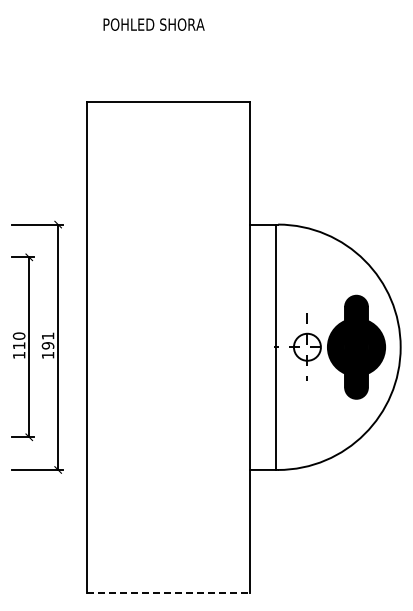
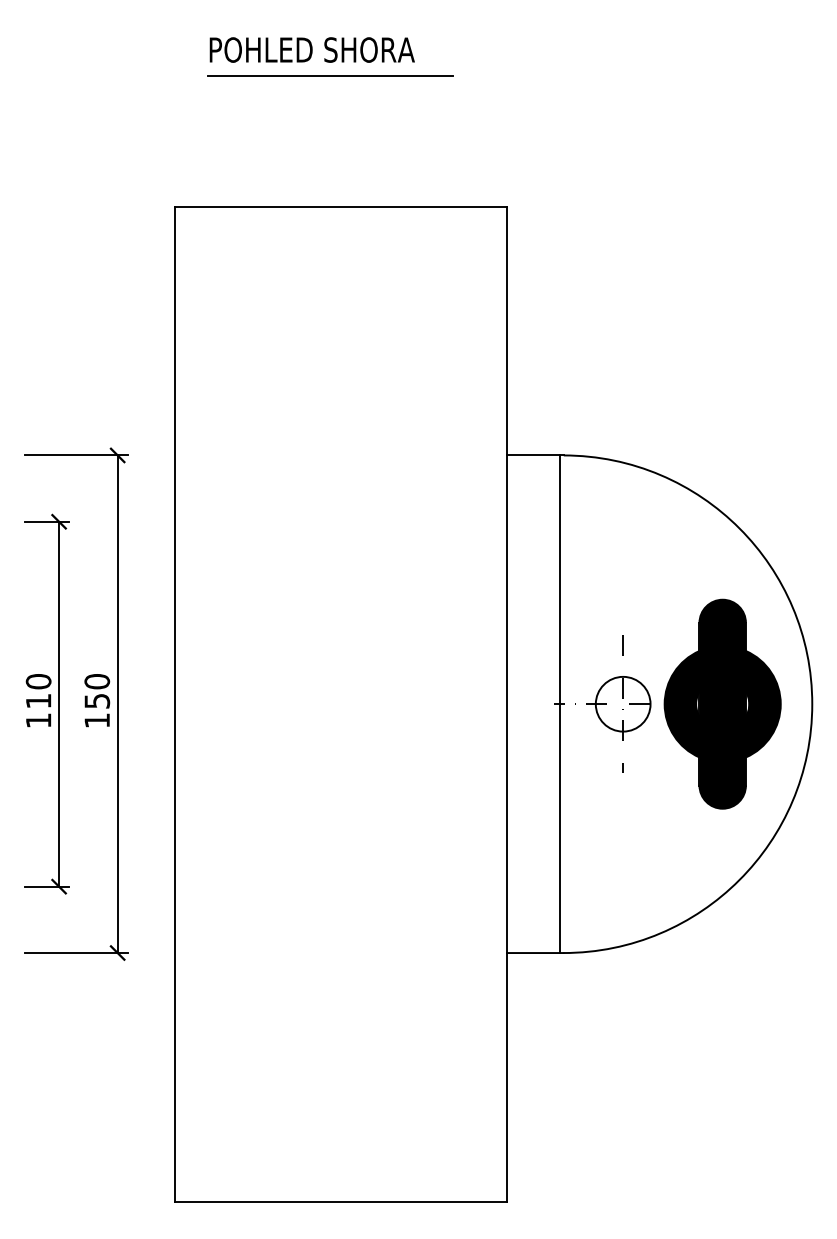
line: (162, 37) -> (329, 76), added
text: (47, 340) -> (96, 690), 191 -> 150
line: (168, 592) -> (341, 1201), dashed -> solid

